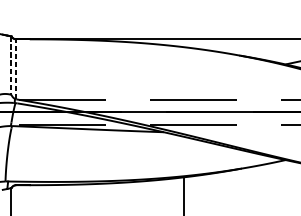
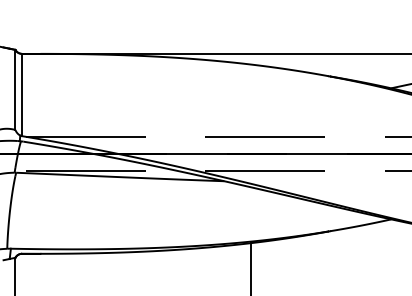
line: (11, 66) -> (15, 90), dashed -> solid
line: (16, 68) -> (22, 94), dashed -> solid

